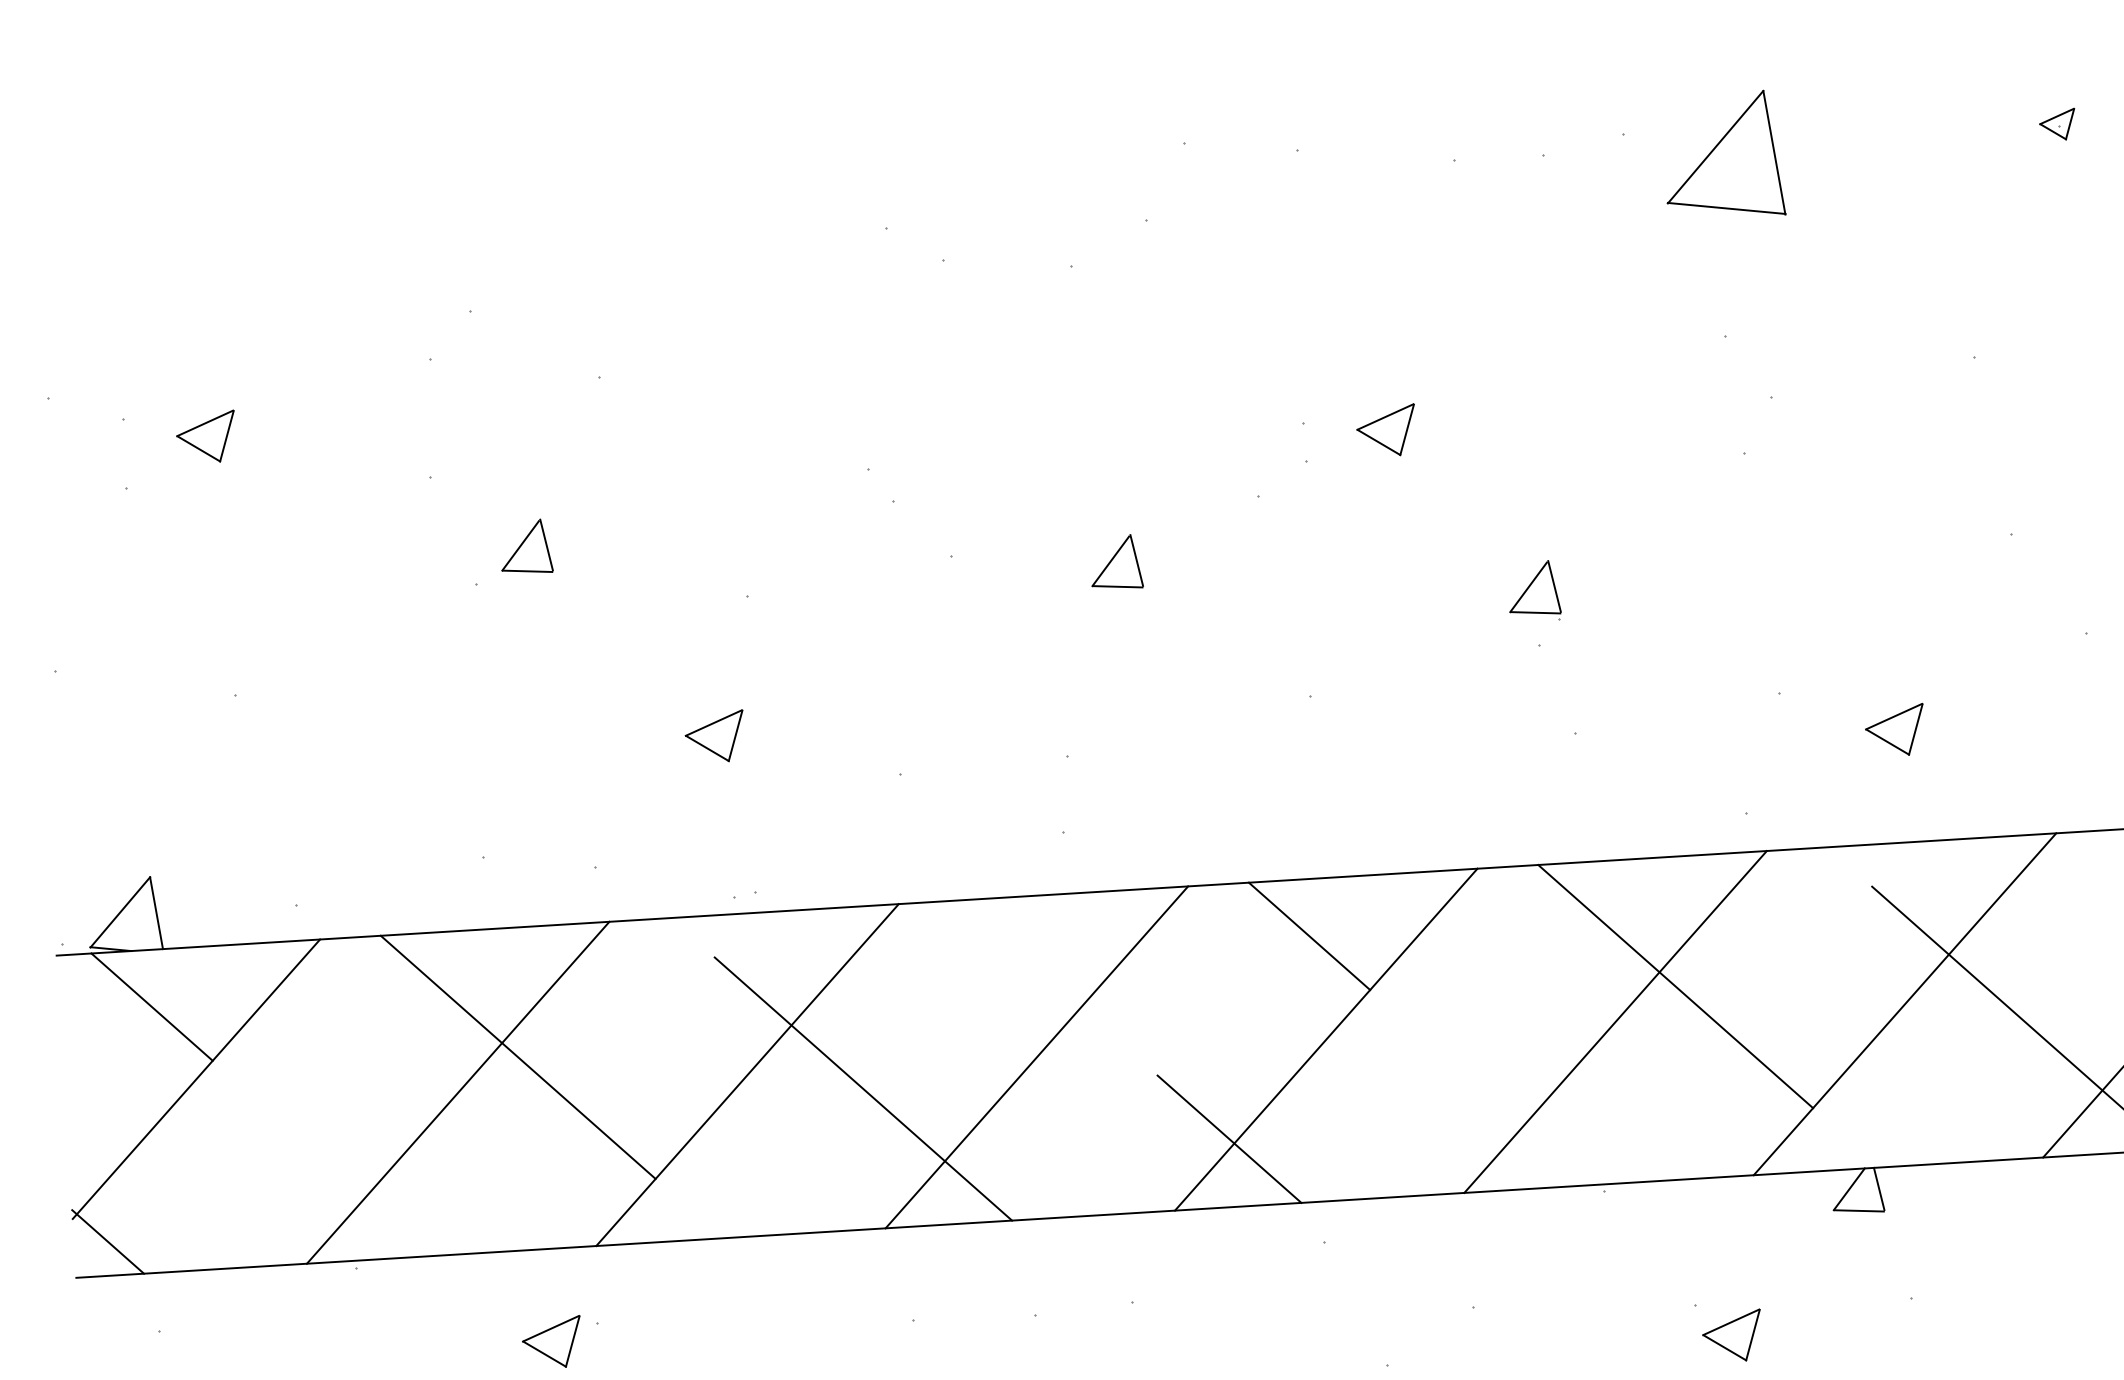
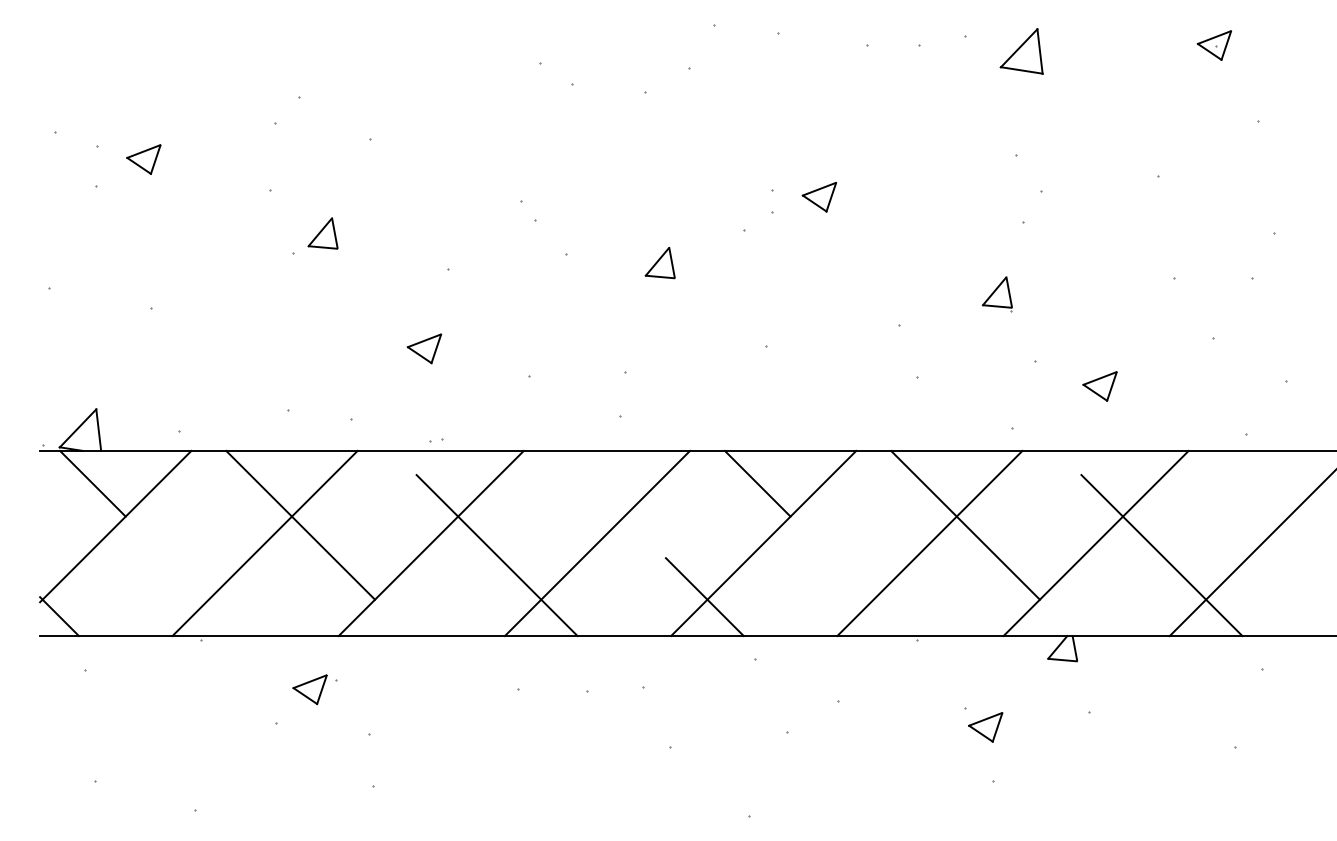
part: (2056, 124) -> (1213, 45), size x1.67
part: (1722, 155) -> (1021, 51), size x0.62
part: (1532, 591) -> (996, 294), moved

